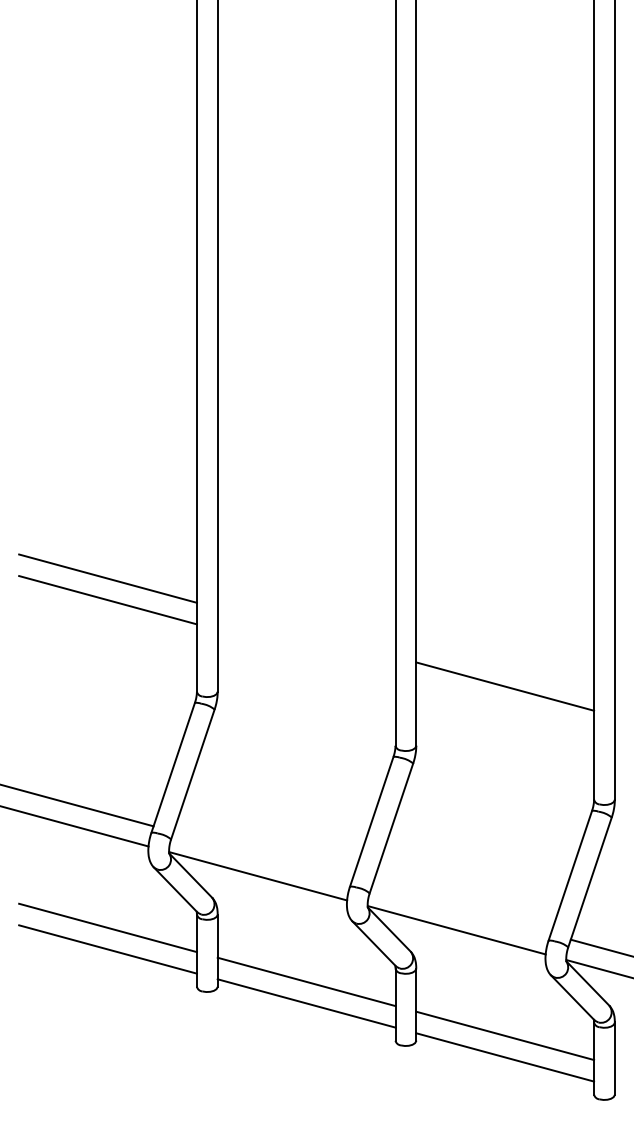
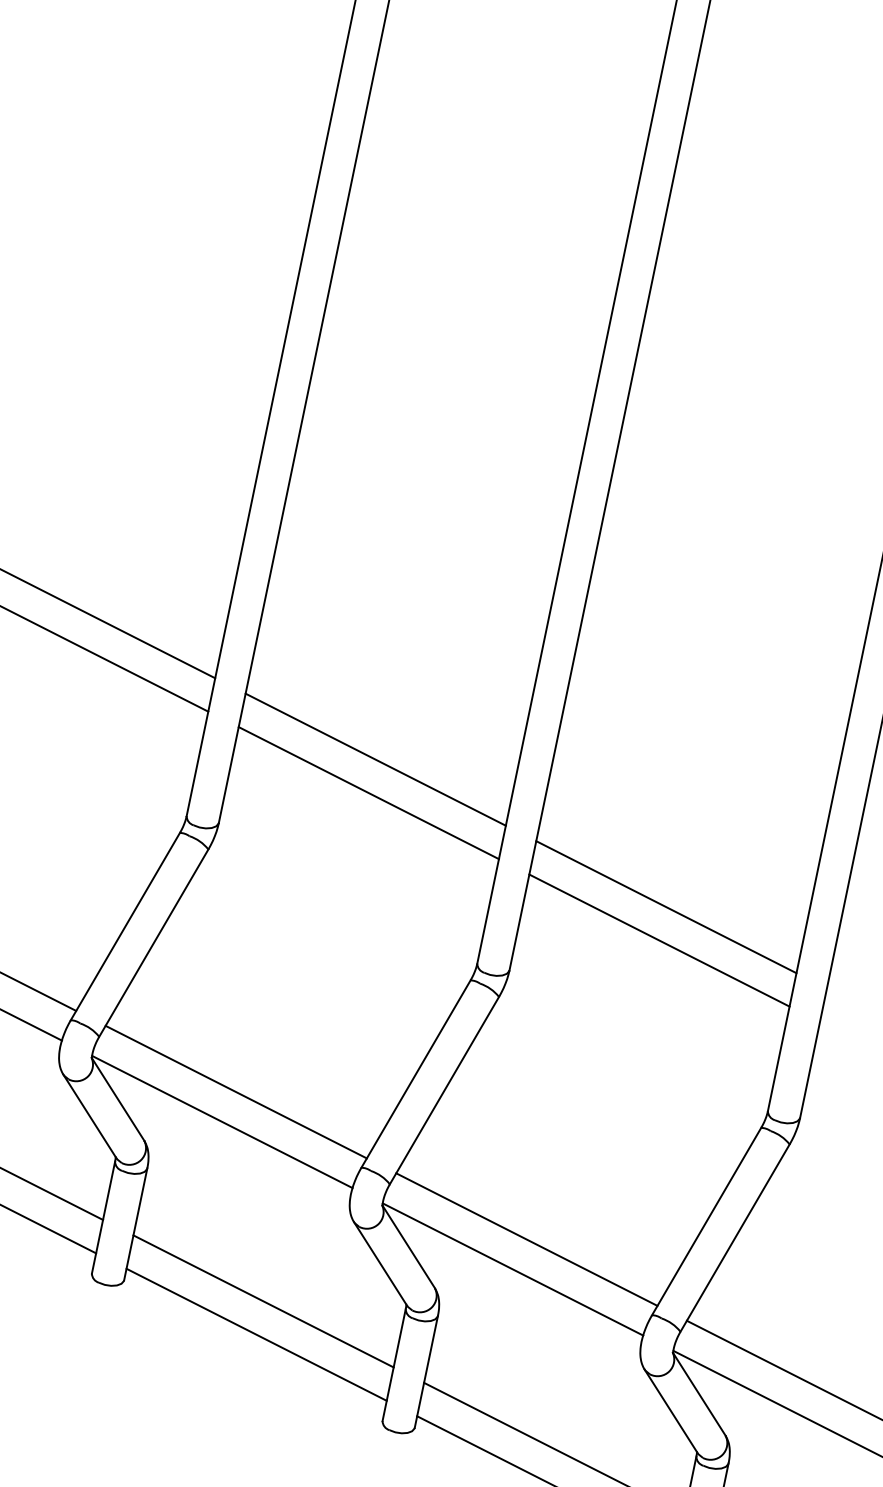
line: (306, 632) -> (375, 759), added
line: (306, 654) -> (368, 793), added
line: (505, 707) -> (660, 939), added
line: (262, 855) -> (235, 1091), added
line: (461, 909) -> (527, 1238), added

